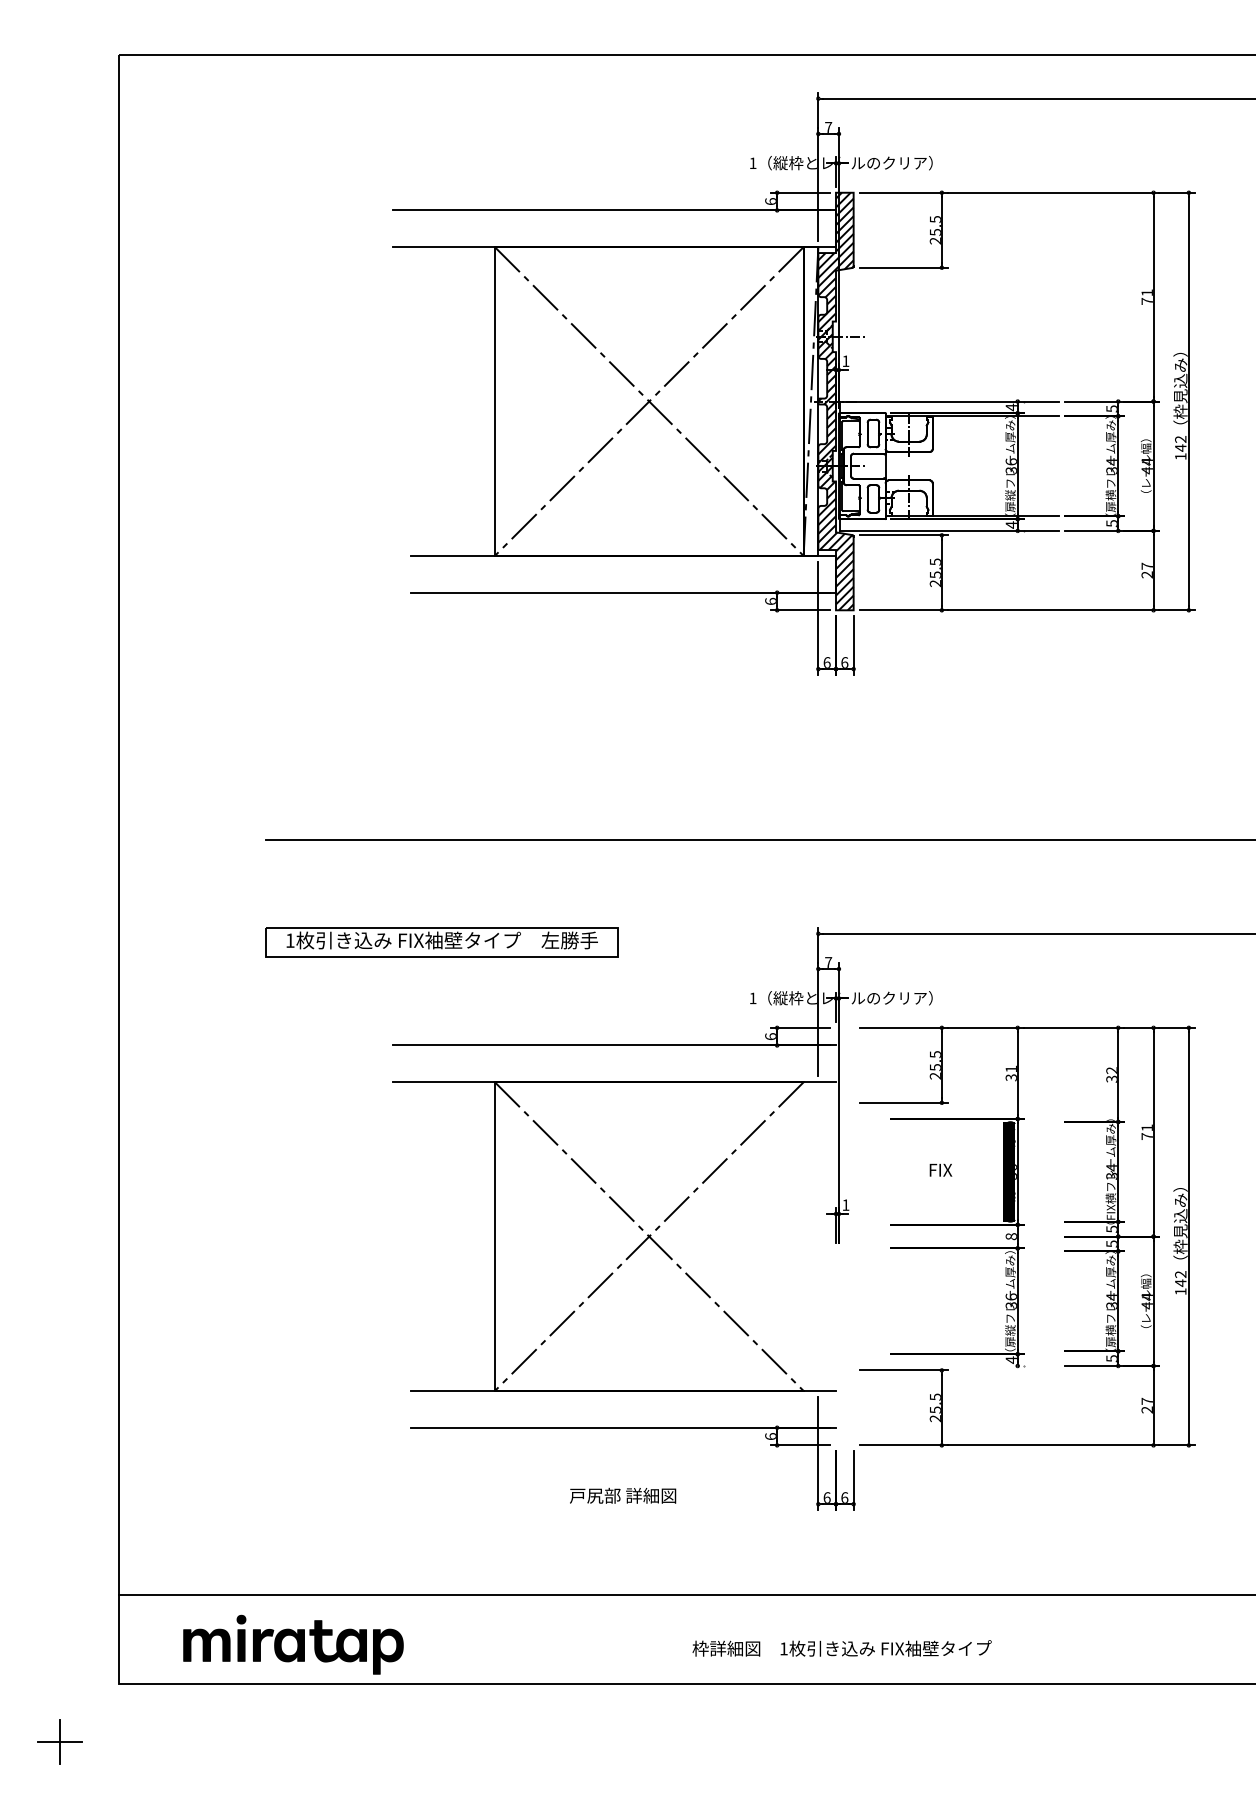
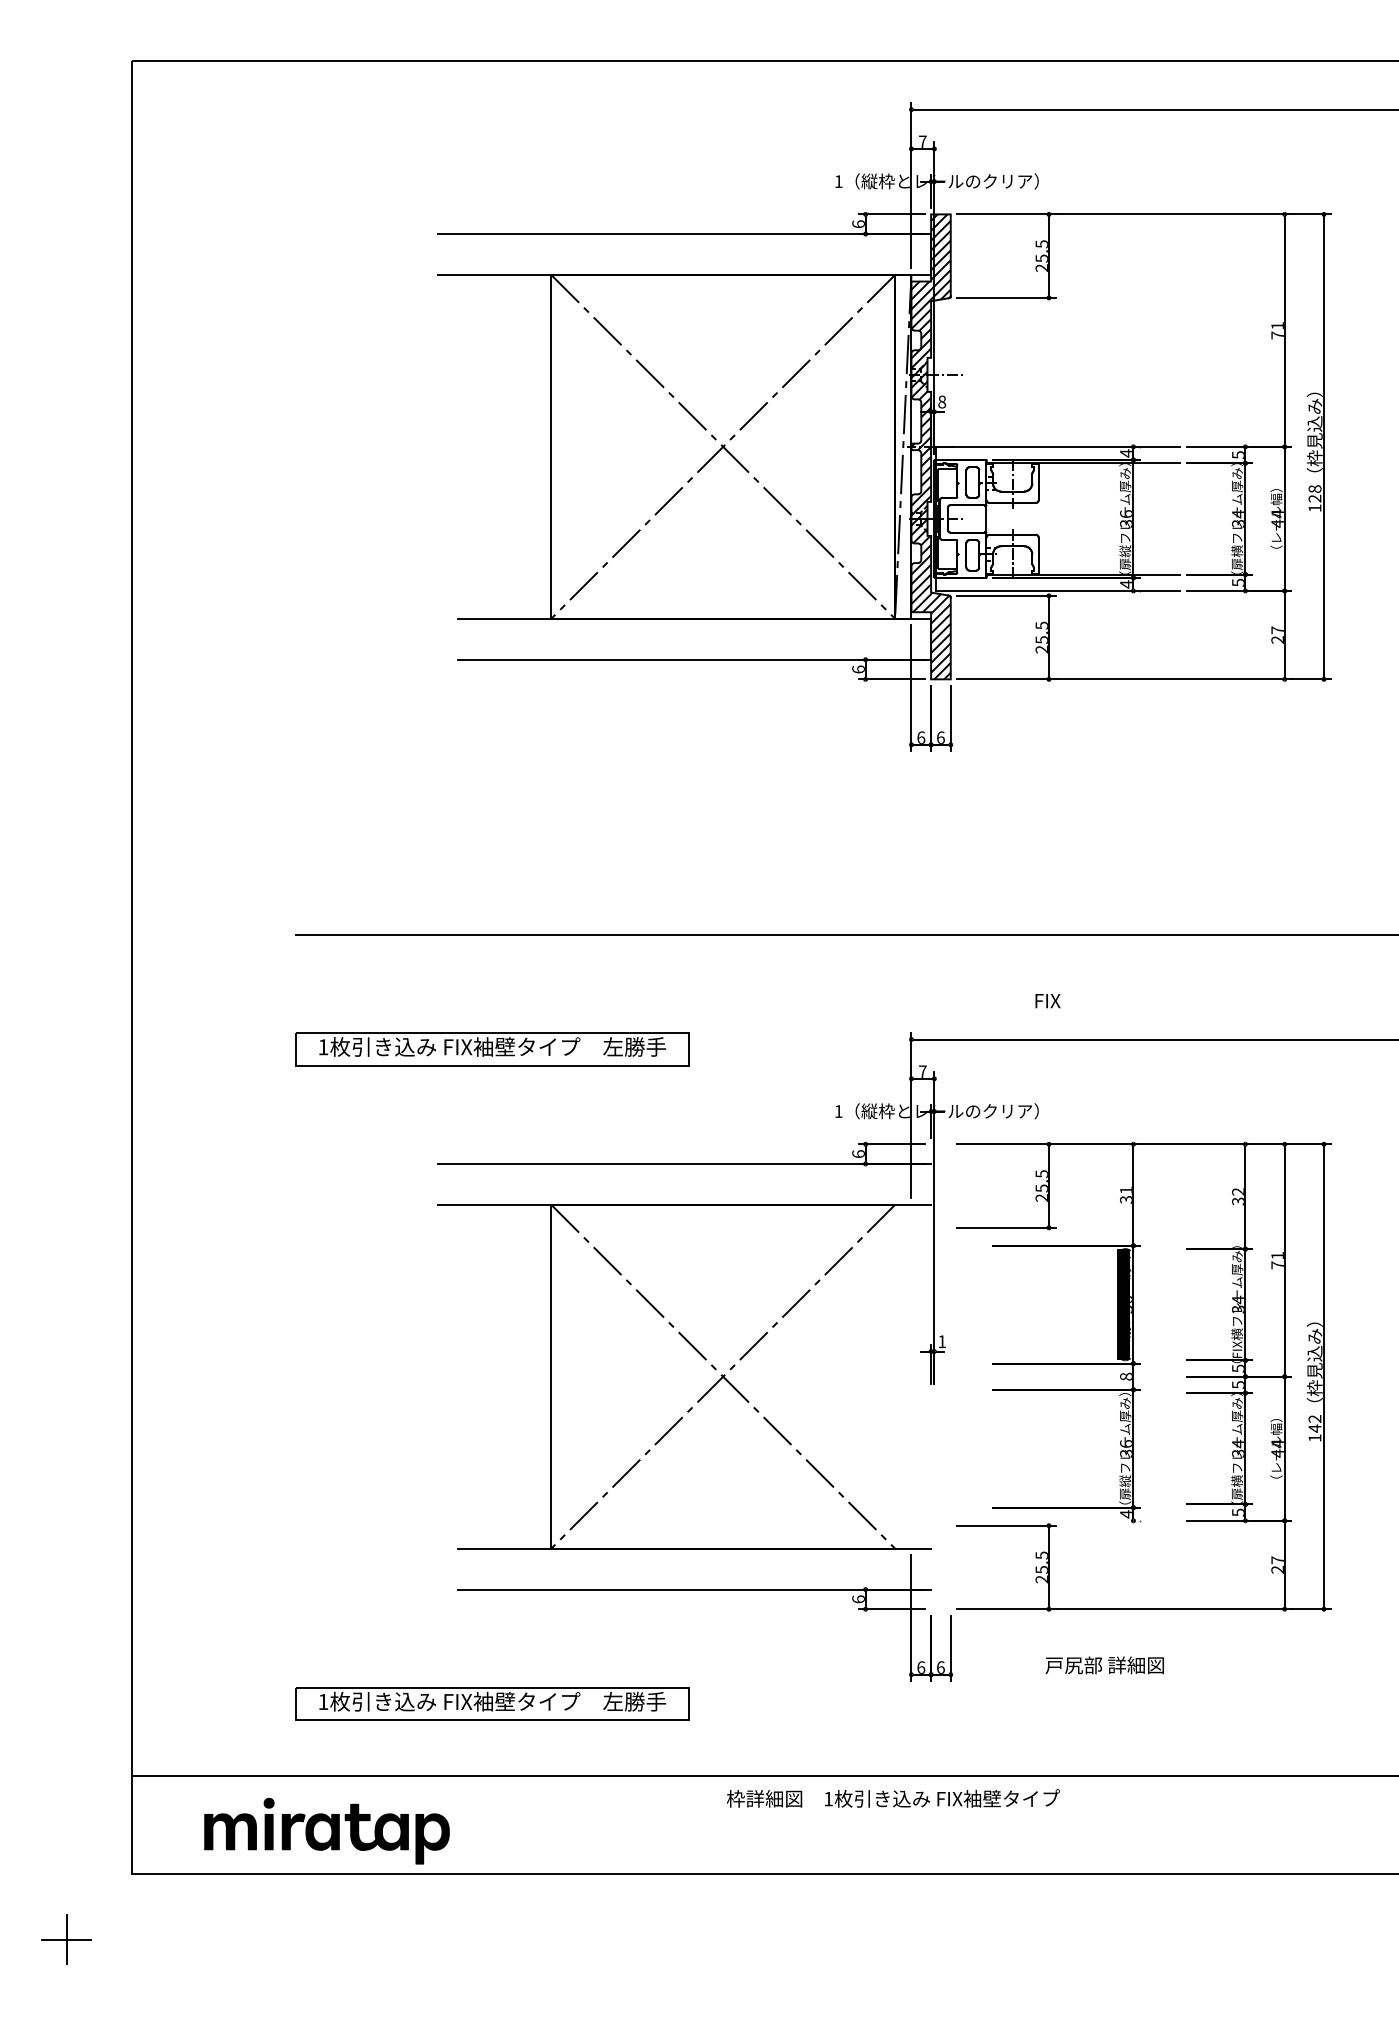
text: (845, 361) -> (941, 402), 1 -> 8
text: (1180, 443) -> (1314, 493), 142 -> 128
text: (940, 1169) -> (1047, 1000), moved
text: (623, 1495) -> (1105, 1665), moved
part: (441, 1530) -> (491, 1703), added
text: (841, 1648) -> (892, 1798), moved

